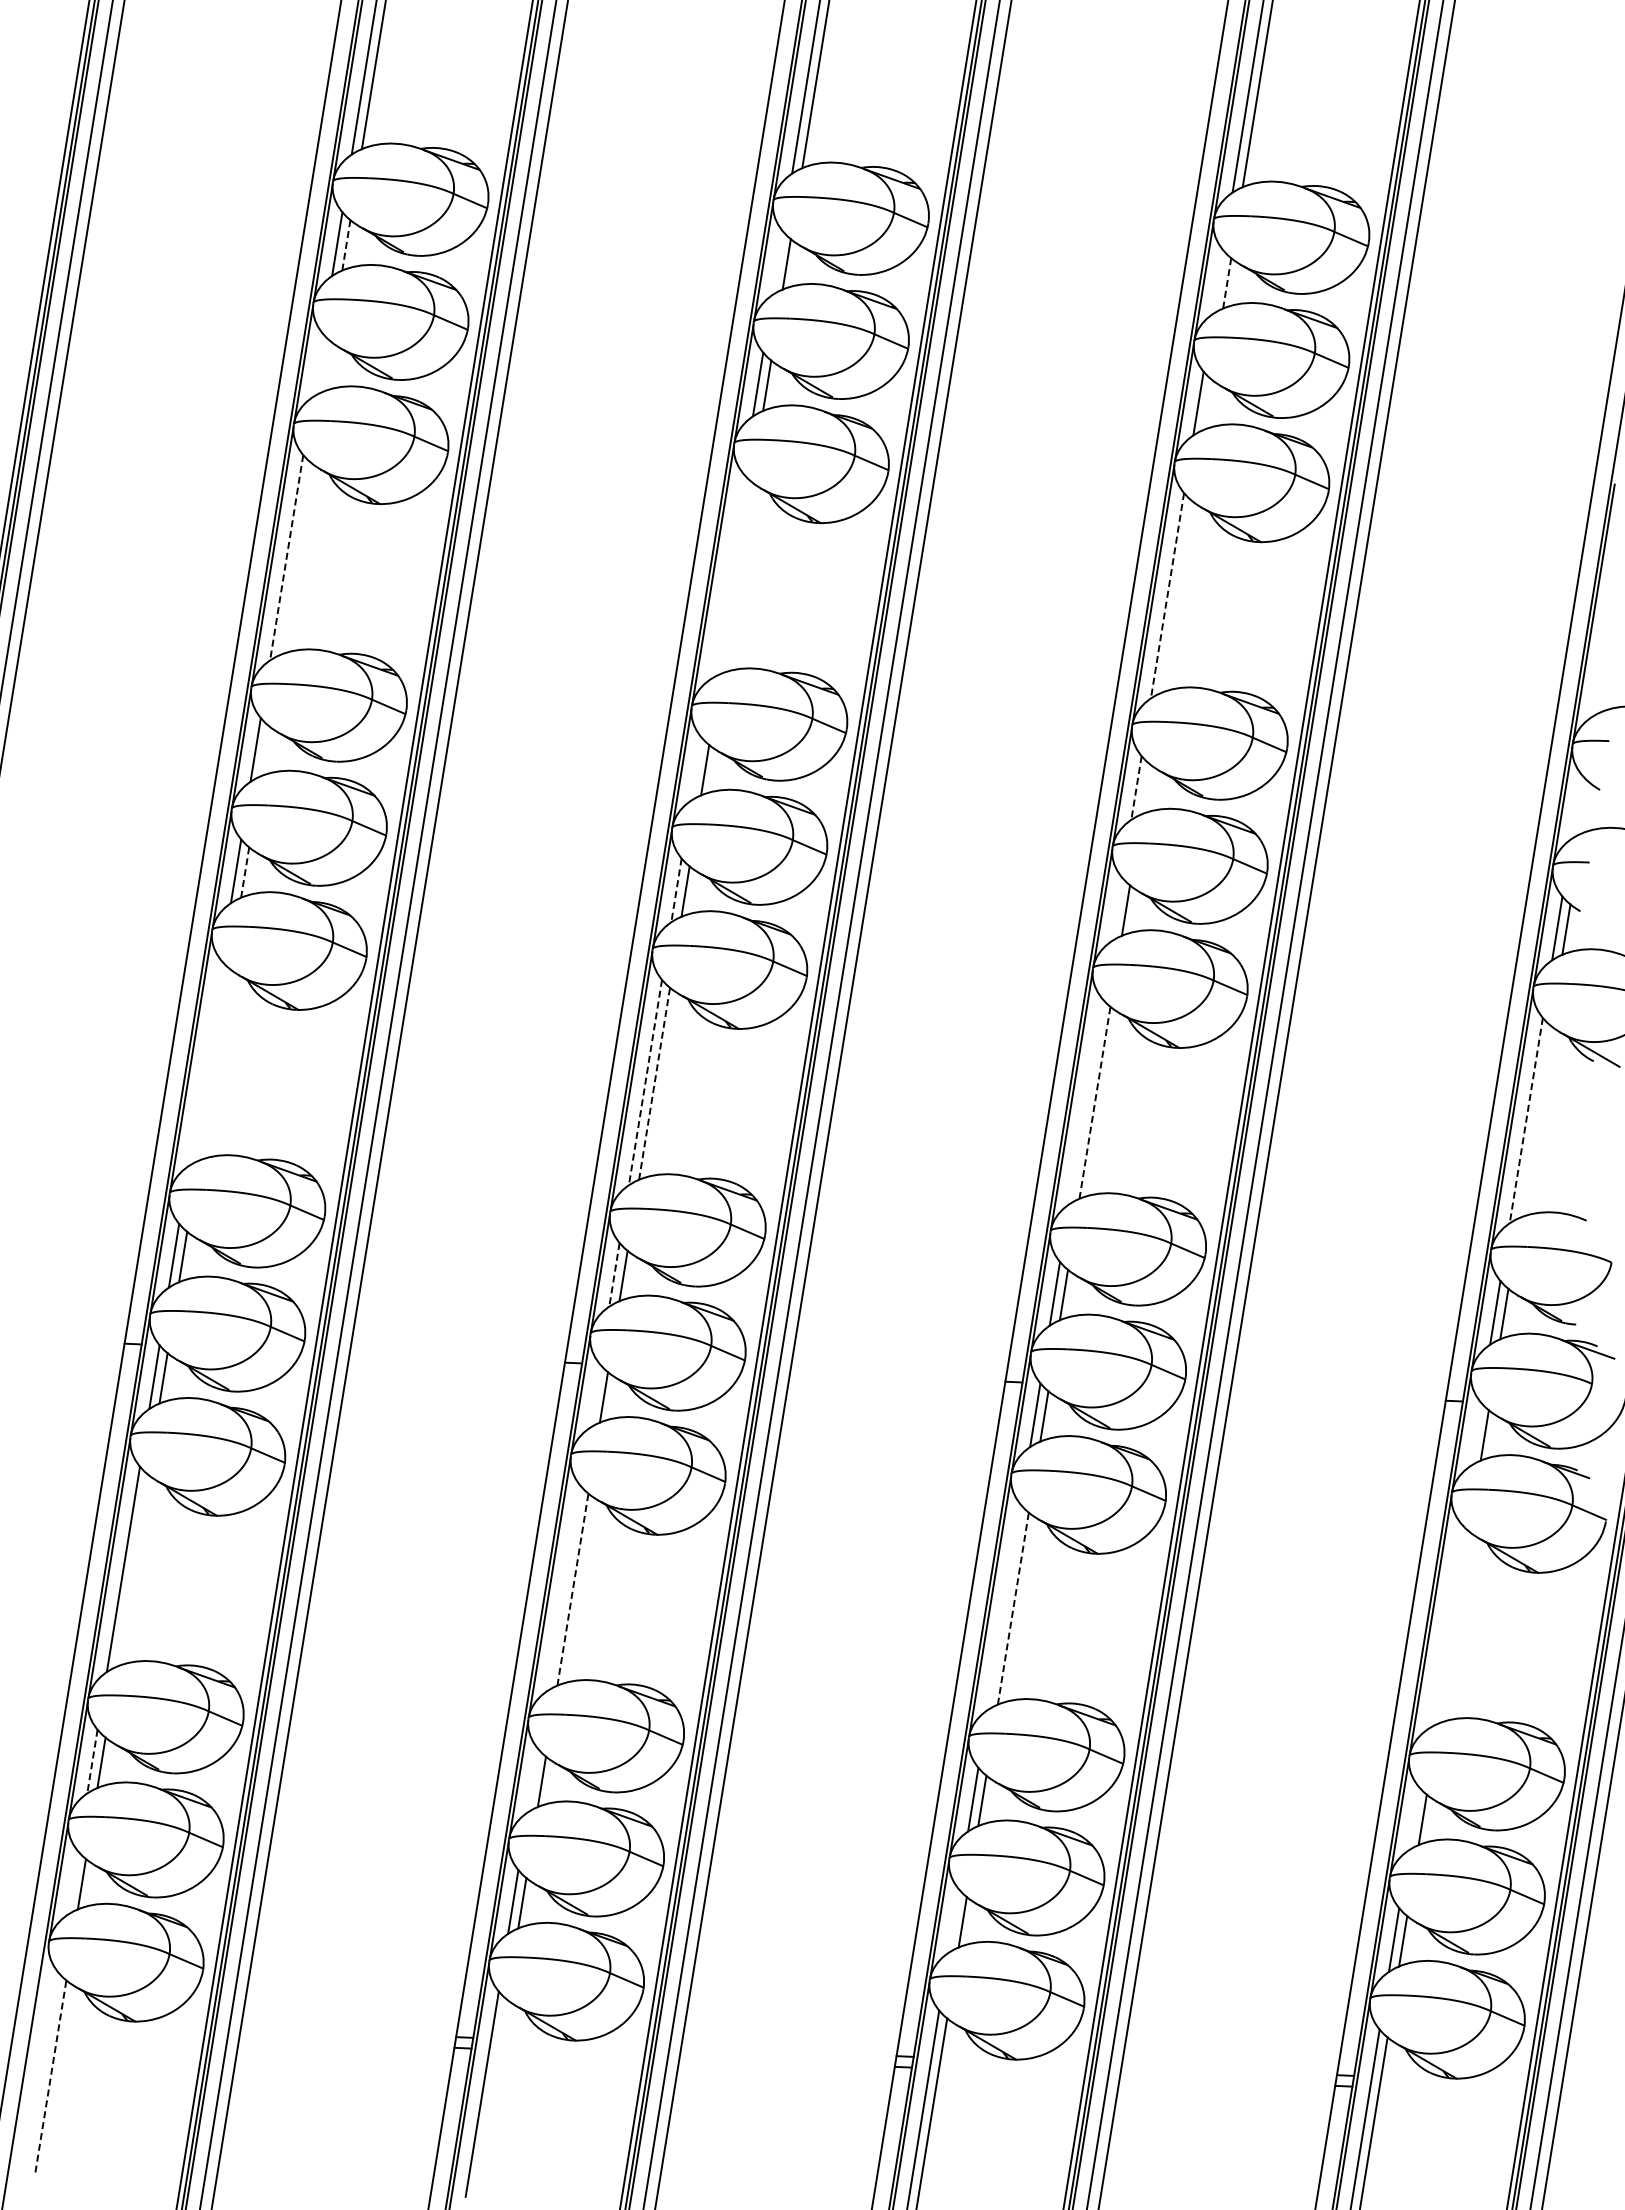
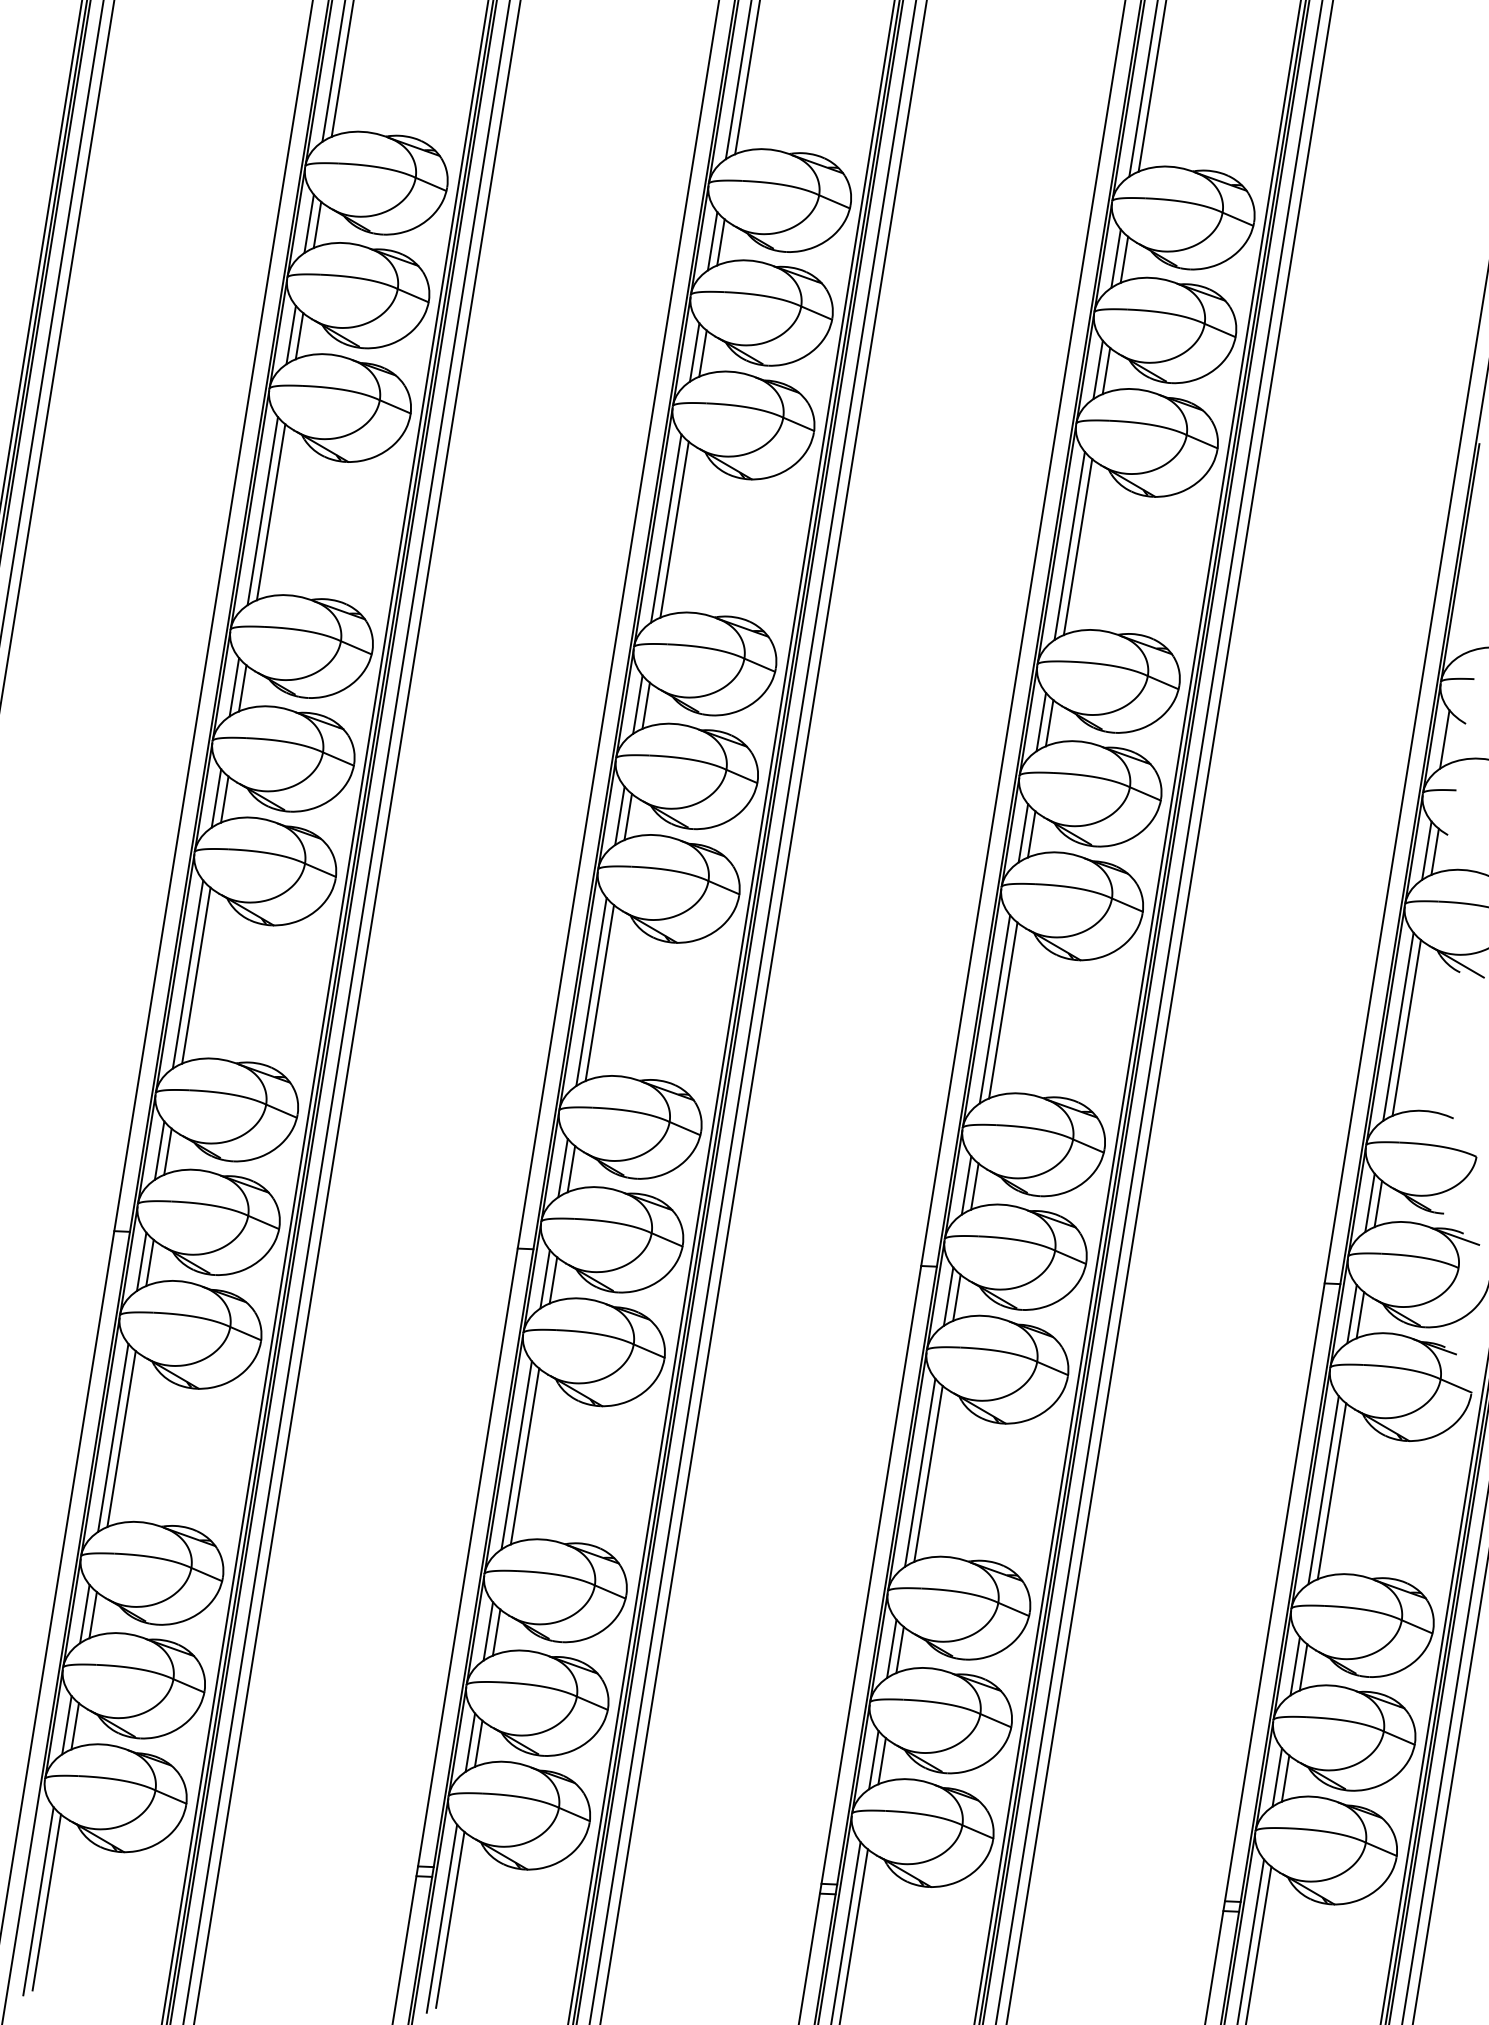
line: (346, 245) -> (317, 225), dashed -> solid
line: (777, 262) -> (712, 240), added
line: (1217, 282) -> (1115, 259), added
line: (1227, 283) -> (1124, 259), dashed -> solid
line: (317, 365) -> (291, 335), added
line: (326, 366) -> (299, 335), added
line: (1207, 404) -> (1106, 370), added
line: (286, 557) -> (262, 510), dashed -> solid
line: (295, 558) -> (270, 511), added
line: (726, 576) -> (665, 528), added
line: (735, 577) -> (673, 529), added
line: (1167, 595) -> (1069, 545), dashed -> solid
line: (1176, 596) -> (1077, 546), added
line: (264, 750) -> (242, 687), added
line: (695, 768) -> (637, 704), added
line: (1136, 788) -> (1041, 722), dashed -> solid
line: (1145, 788) -> (1049, 722), added
line: (1576, 806) -> (1444, 739), added
line: (245, 872) -> (225, 799), dashed -> solid
line: (676, 890) -> (619, 815), dashed -> solid
line: (1116, 909) -> (1022, 833), added
line: (204, 1063) -> (187, 974), added
line: (213, 1064) -> (195, 975), added
line: (645, 1082) -> (591, 991), dashed -> solid
line: (654, 1083) -> (599, 992), dashed -> solid
line: (1085, 1101) -> (994, 1009), added
line: (1095, 1102) -> (1003, 1010), dashed -> solid
line: (1526, 1120) -> (1398, 1026), dashed -> solid
line: (1534, 1121) -> (1405, 1027), added
line: (614, 1275) -> (563, 1168), dashed -> solid
line: (594, 1396) -> (544, 1279), added
line: (1475, 1434) -> (1351, 1314), added
line: (132, 1570) -> (121, 1438), added
line: (563, 1588) -> (516, 1455), added
line: (573, 1589) -> (525, 1456), dashed -> solid
line: (1003, 1607) -> (919, 1472), added
line: (1013, 1608) -> (928, 1473), dashed -> solid
line: (1444, 1626) -> (1323, 1490), added
line: (1453, 1627) -> (1331, 1491), added
line: (92, 1762) -> (84, 1614), dashed -> solid
line: (532, 1780) -> (487, 1631), added
line: (1413, 1818) -> (1295, 1666), added
line: (72, 1882) -> (66, 1724), added
line: (953, 1920) -> (873, 1759), added
line: (41, 2074) -> (38, 1900), added
line: (51, 2075) -> (47, 1901), dashed -> solid
line: (490, 2095) -> (449, 1919), added

